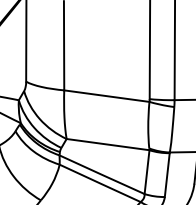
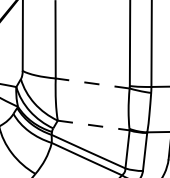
line: (106, 96) -> (92, 83), solid -> dashed
line: (108, 144) -> (94, 125), solid -> dashed

